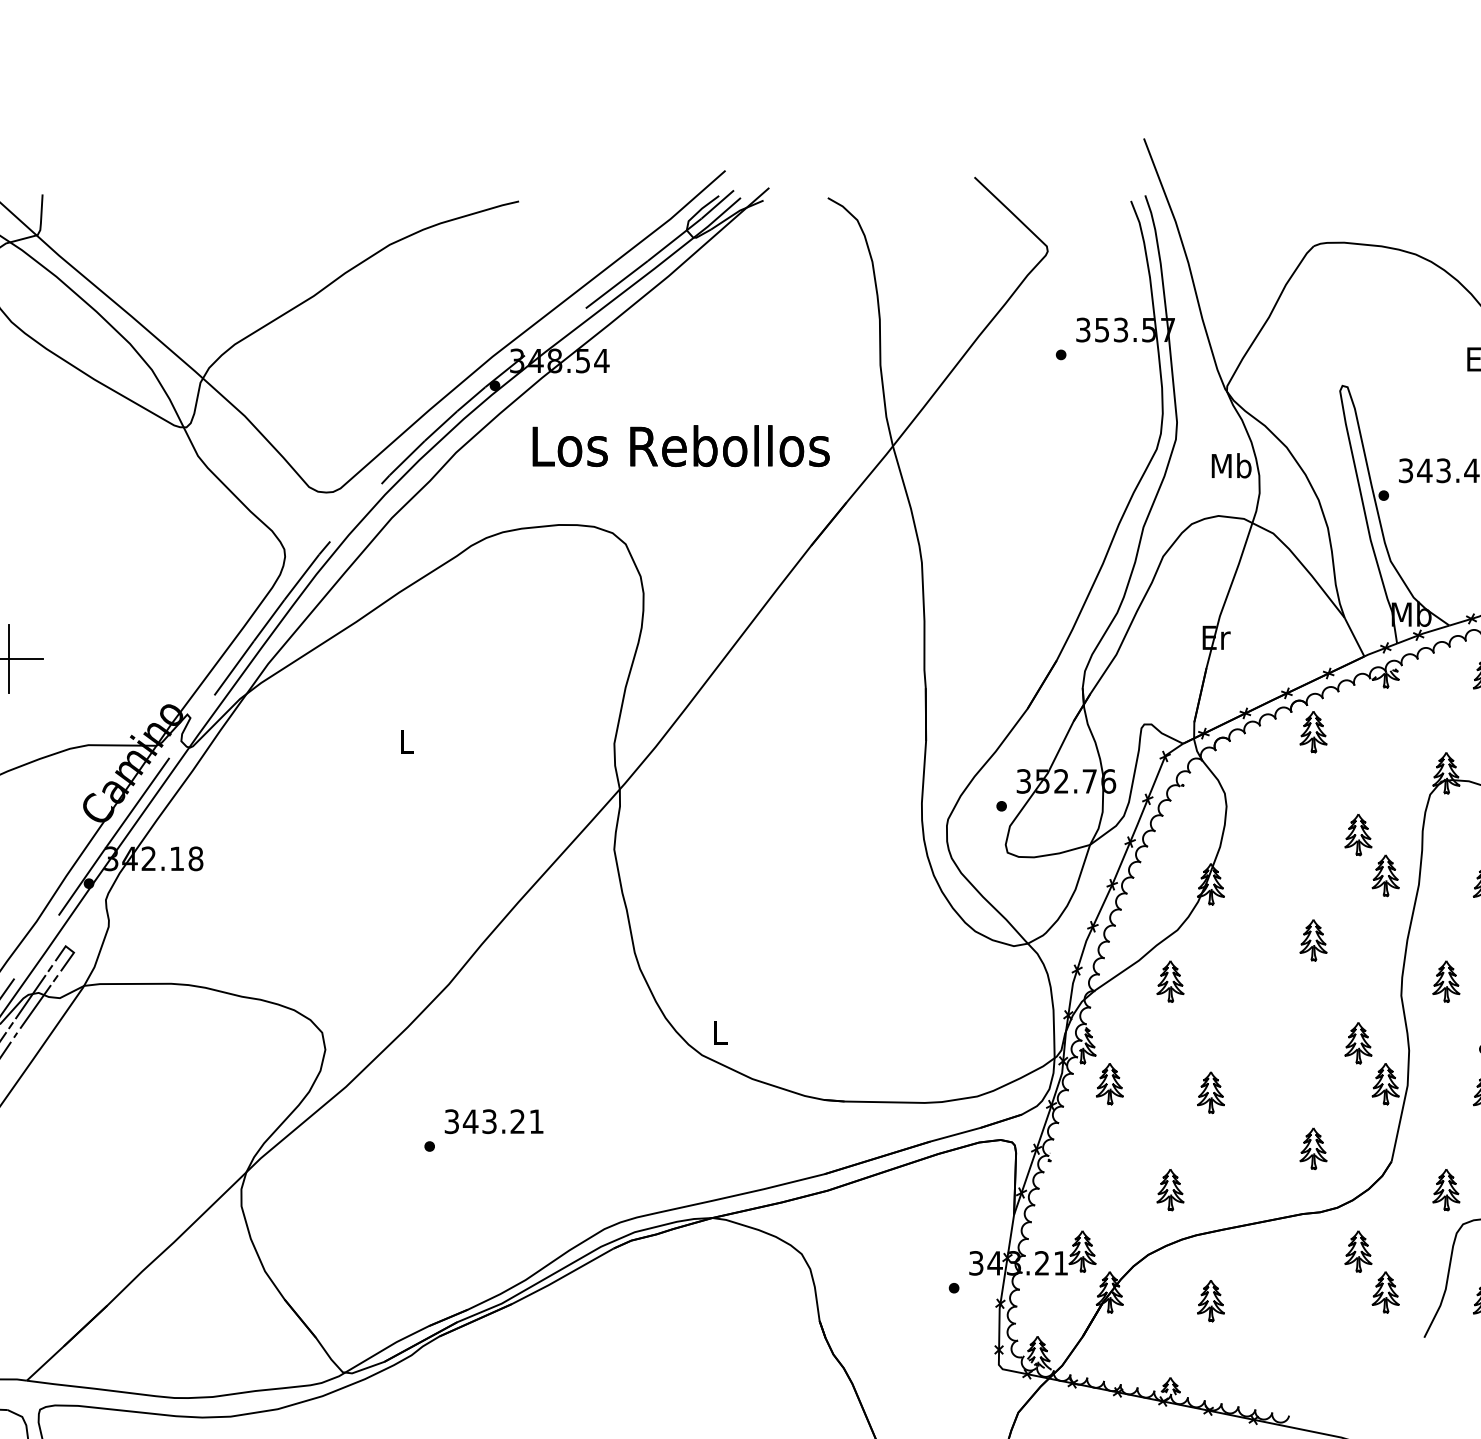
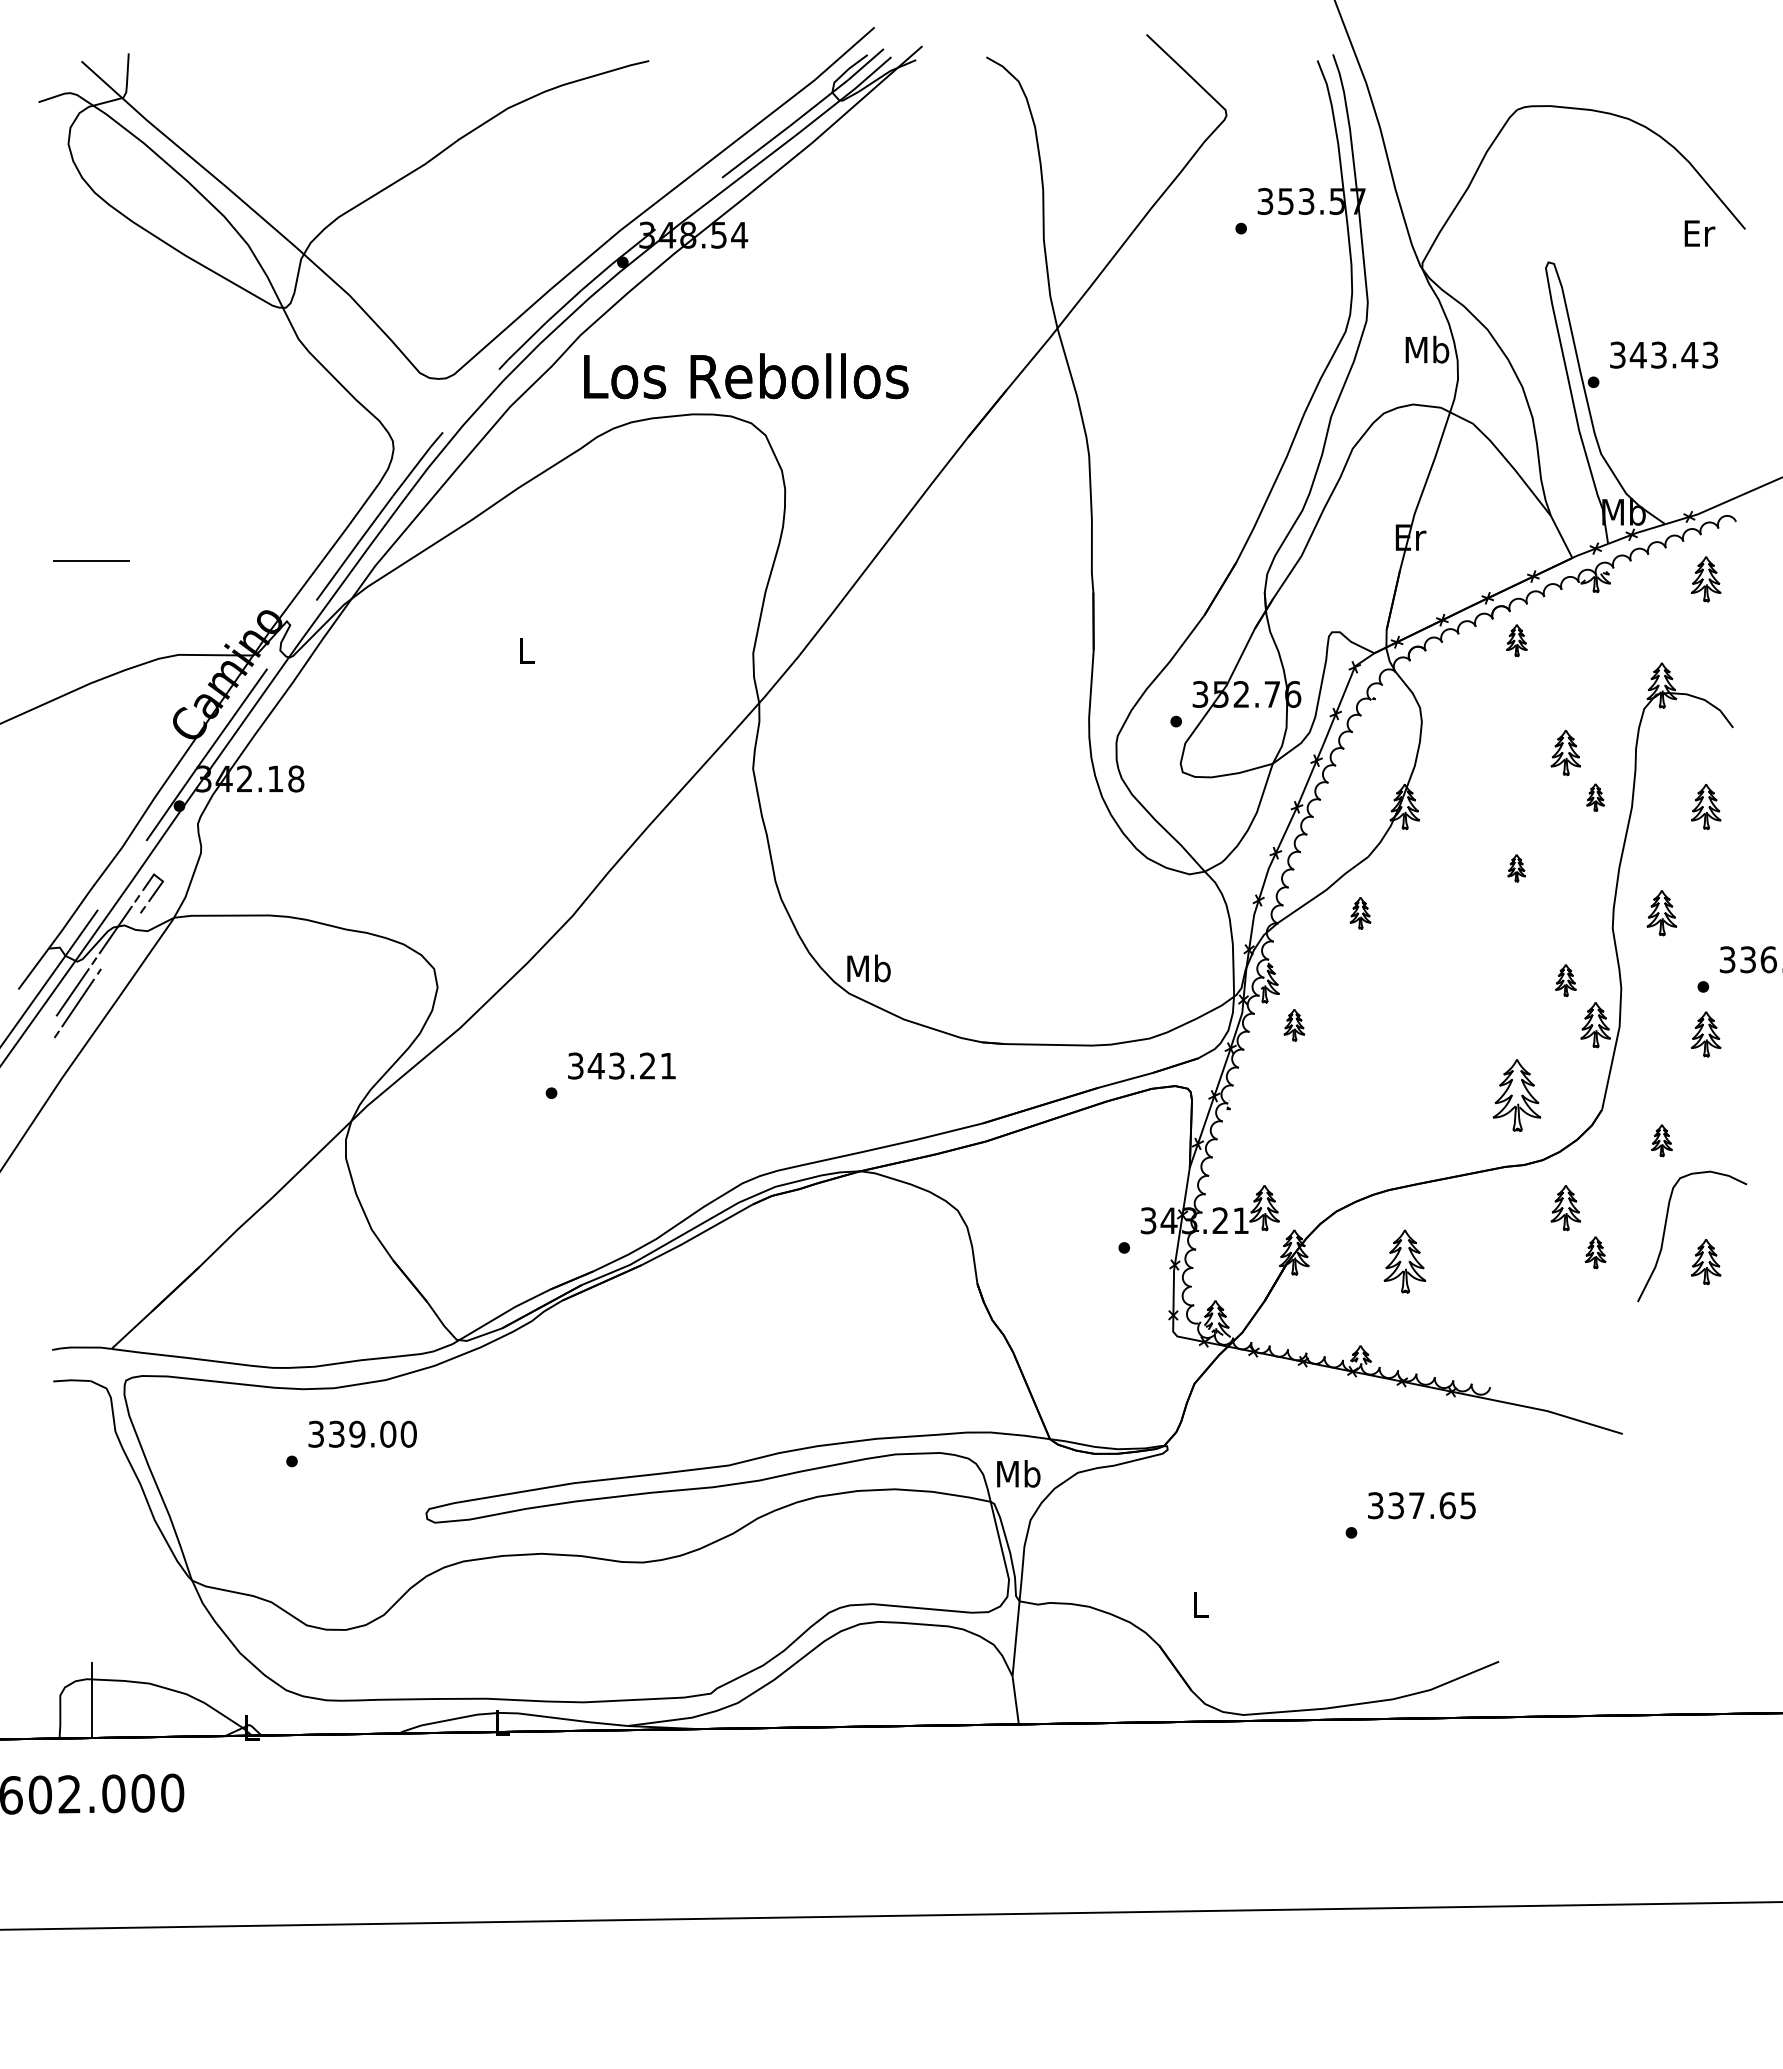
text: (681, 446) -> (746, 376), moved
line: (8, 658) -> (91, 560), removed
part: (1313, 732) -> (1516, 640), size x0.7
part: (1385, 875) -> (1595, 797), size x0.6
part: (1313, 940) -> (1516, 868), size x0.6
part: (1170, 981) -> (1360, 913), size x0.7
line: (35, 1006) -> (120, 940), removed
text: (719, 1032) -> (868, 968), L -> Mb
part: (1358, 1043) -> (1565, 980), size x0.7
part: (1109, 1084) -> (1294, 1025), size x0.7
part: (1210, 1092) -> (1404, 1034), removed
part: (1313, 1148) -> (1516, 1095), size x1.6
part: (1170, 1189) -> (1360, 1140), removed
part: (1445, 1189) -> (1661, 1140), size x0.7
part: (1385, 1292) -> (1595, 1252), size x0.7
part: (1210, 1301) -> (1404, 1262), size x1.4

